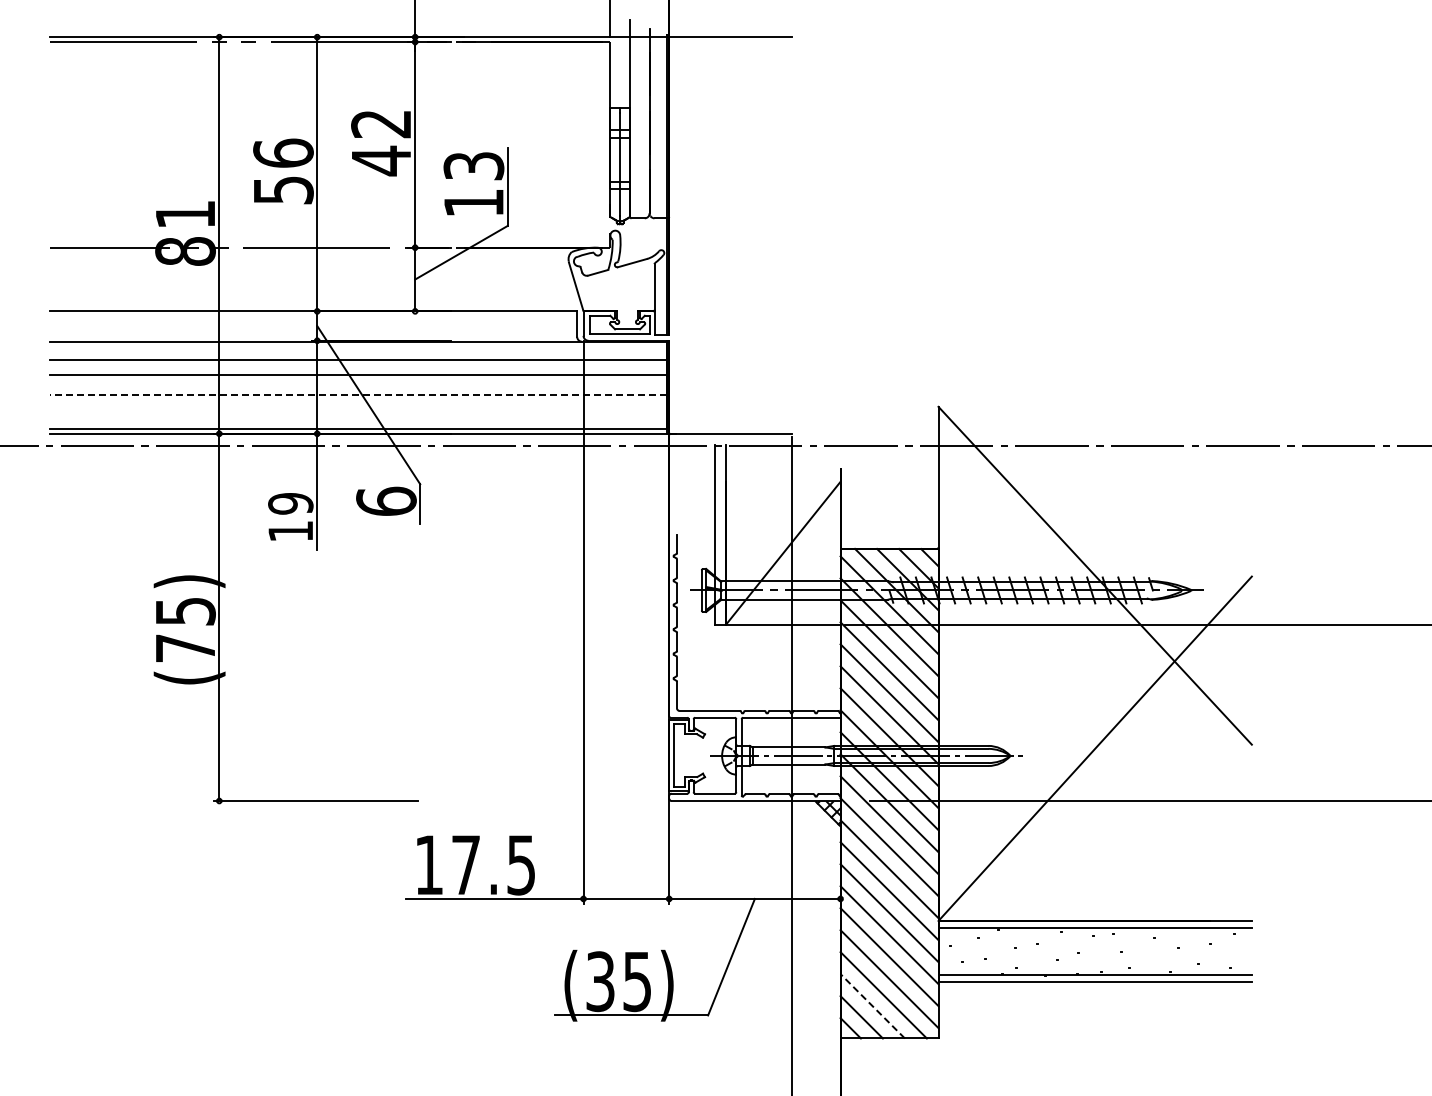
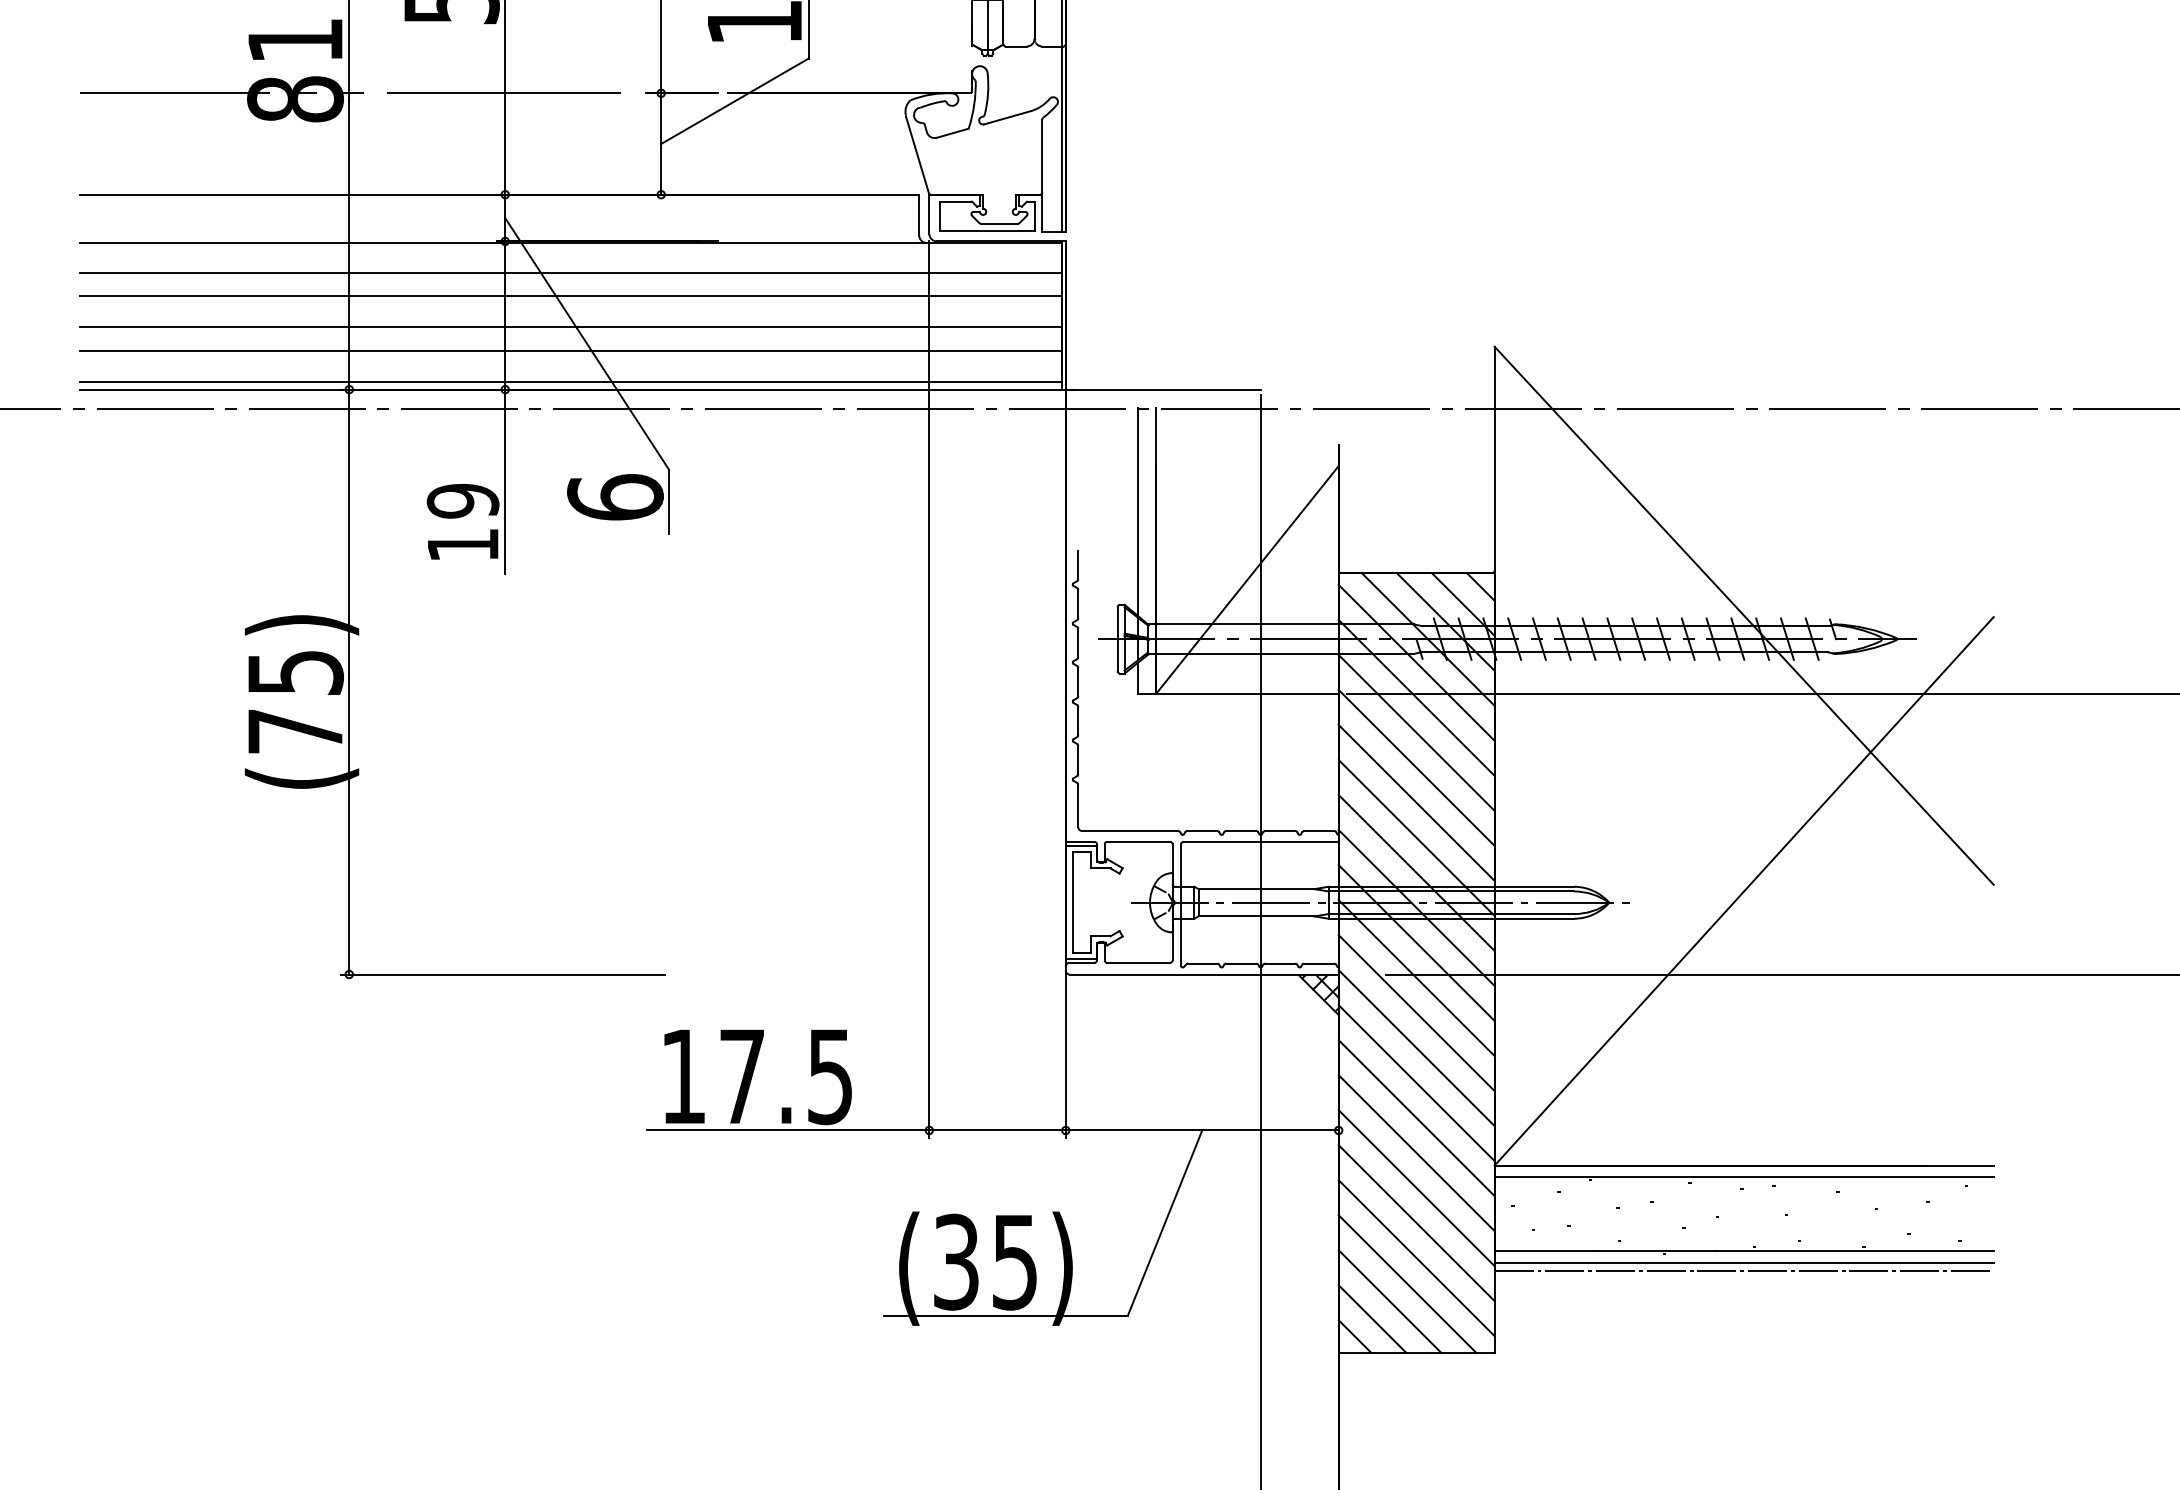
line: (358, 394) -> (570, 327), dashed -> solid
line: (358, 409) -> (570, 350), added
line: (1094, 987) -> (1743, 1271), added
line: (872, 1005) -> (1389, 1300), dashed -> solid

